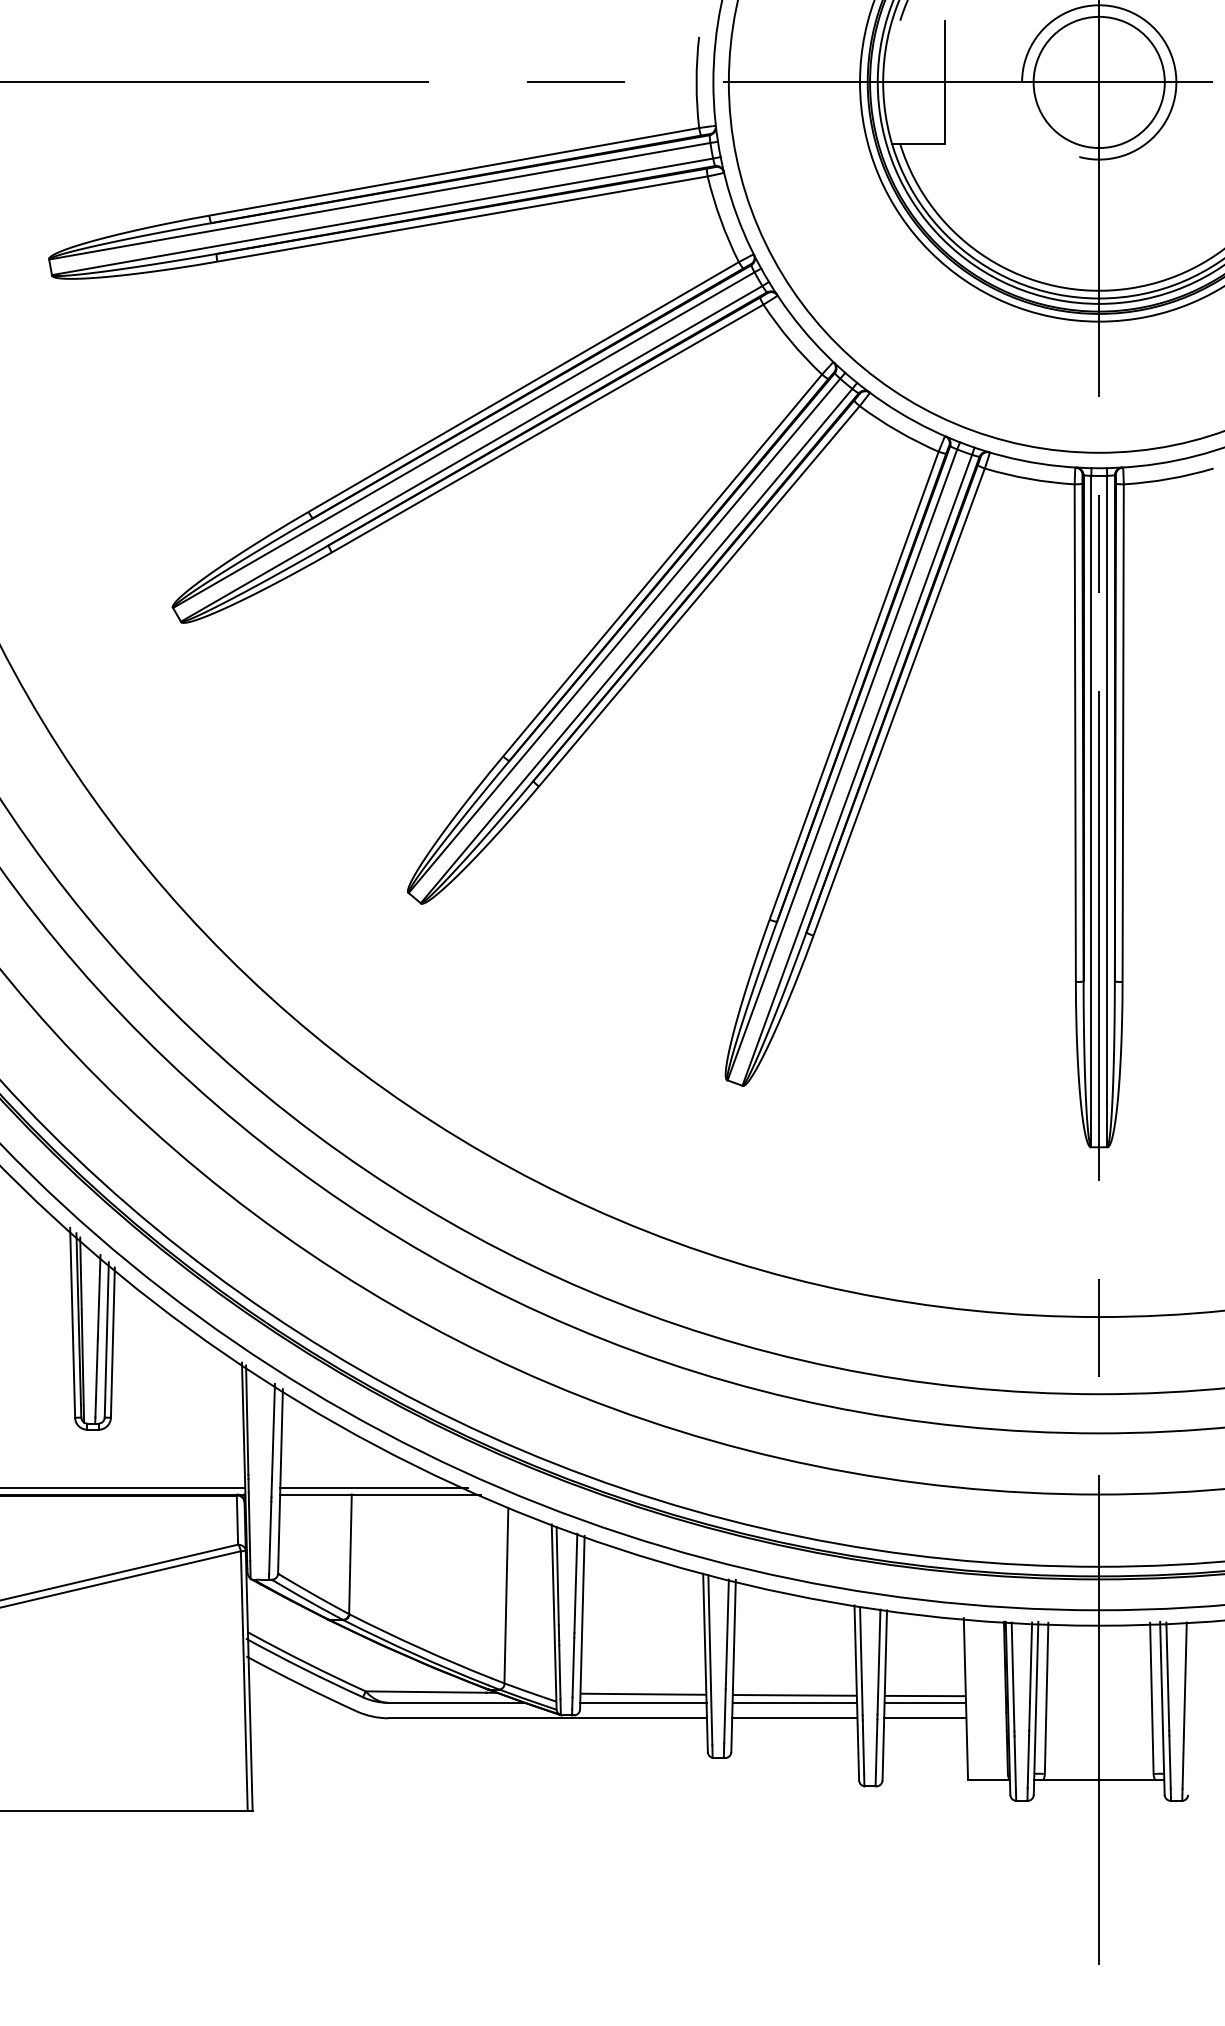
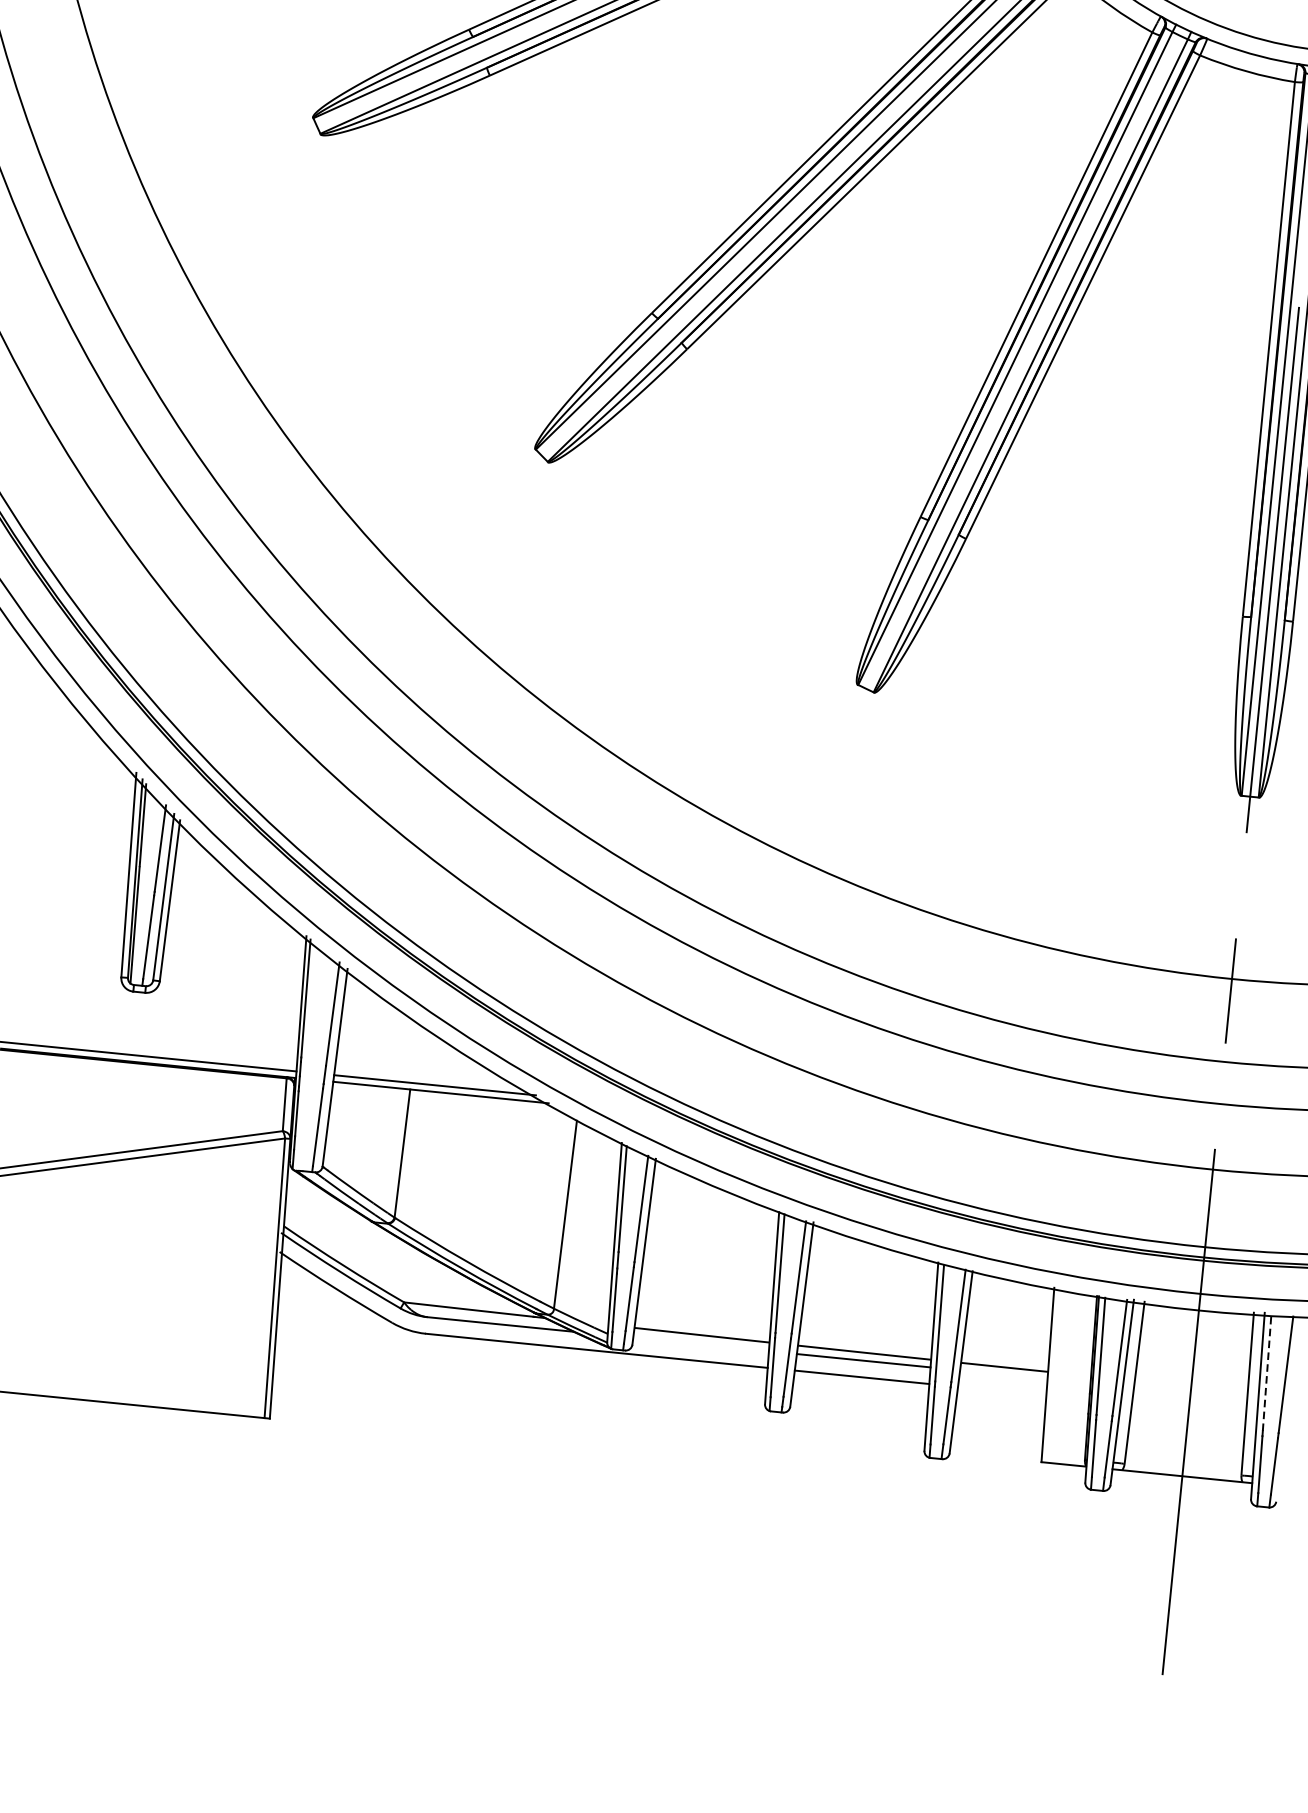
line: (1167, 1676) -> (1266, 1372), solid -> dashed
line: (643, 1702) -> (701, 1344), removed
line: (925, 1702) -> (1004, 1374), removed
line: (925, 1718) -> (1002, 1391), removed

